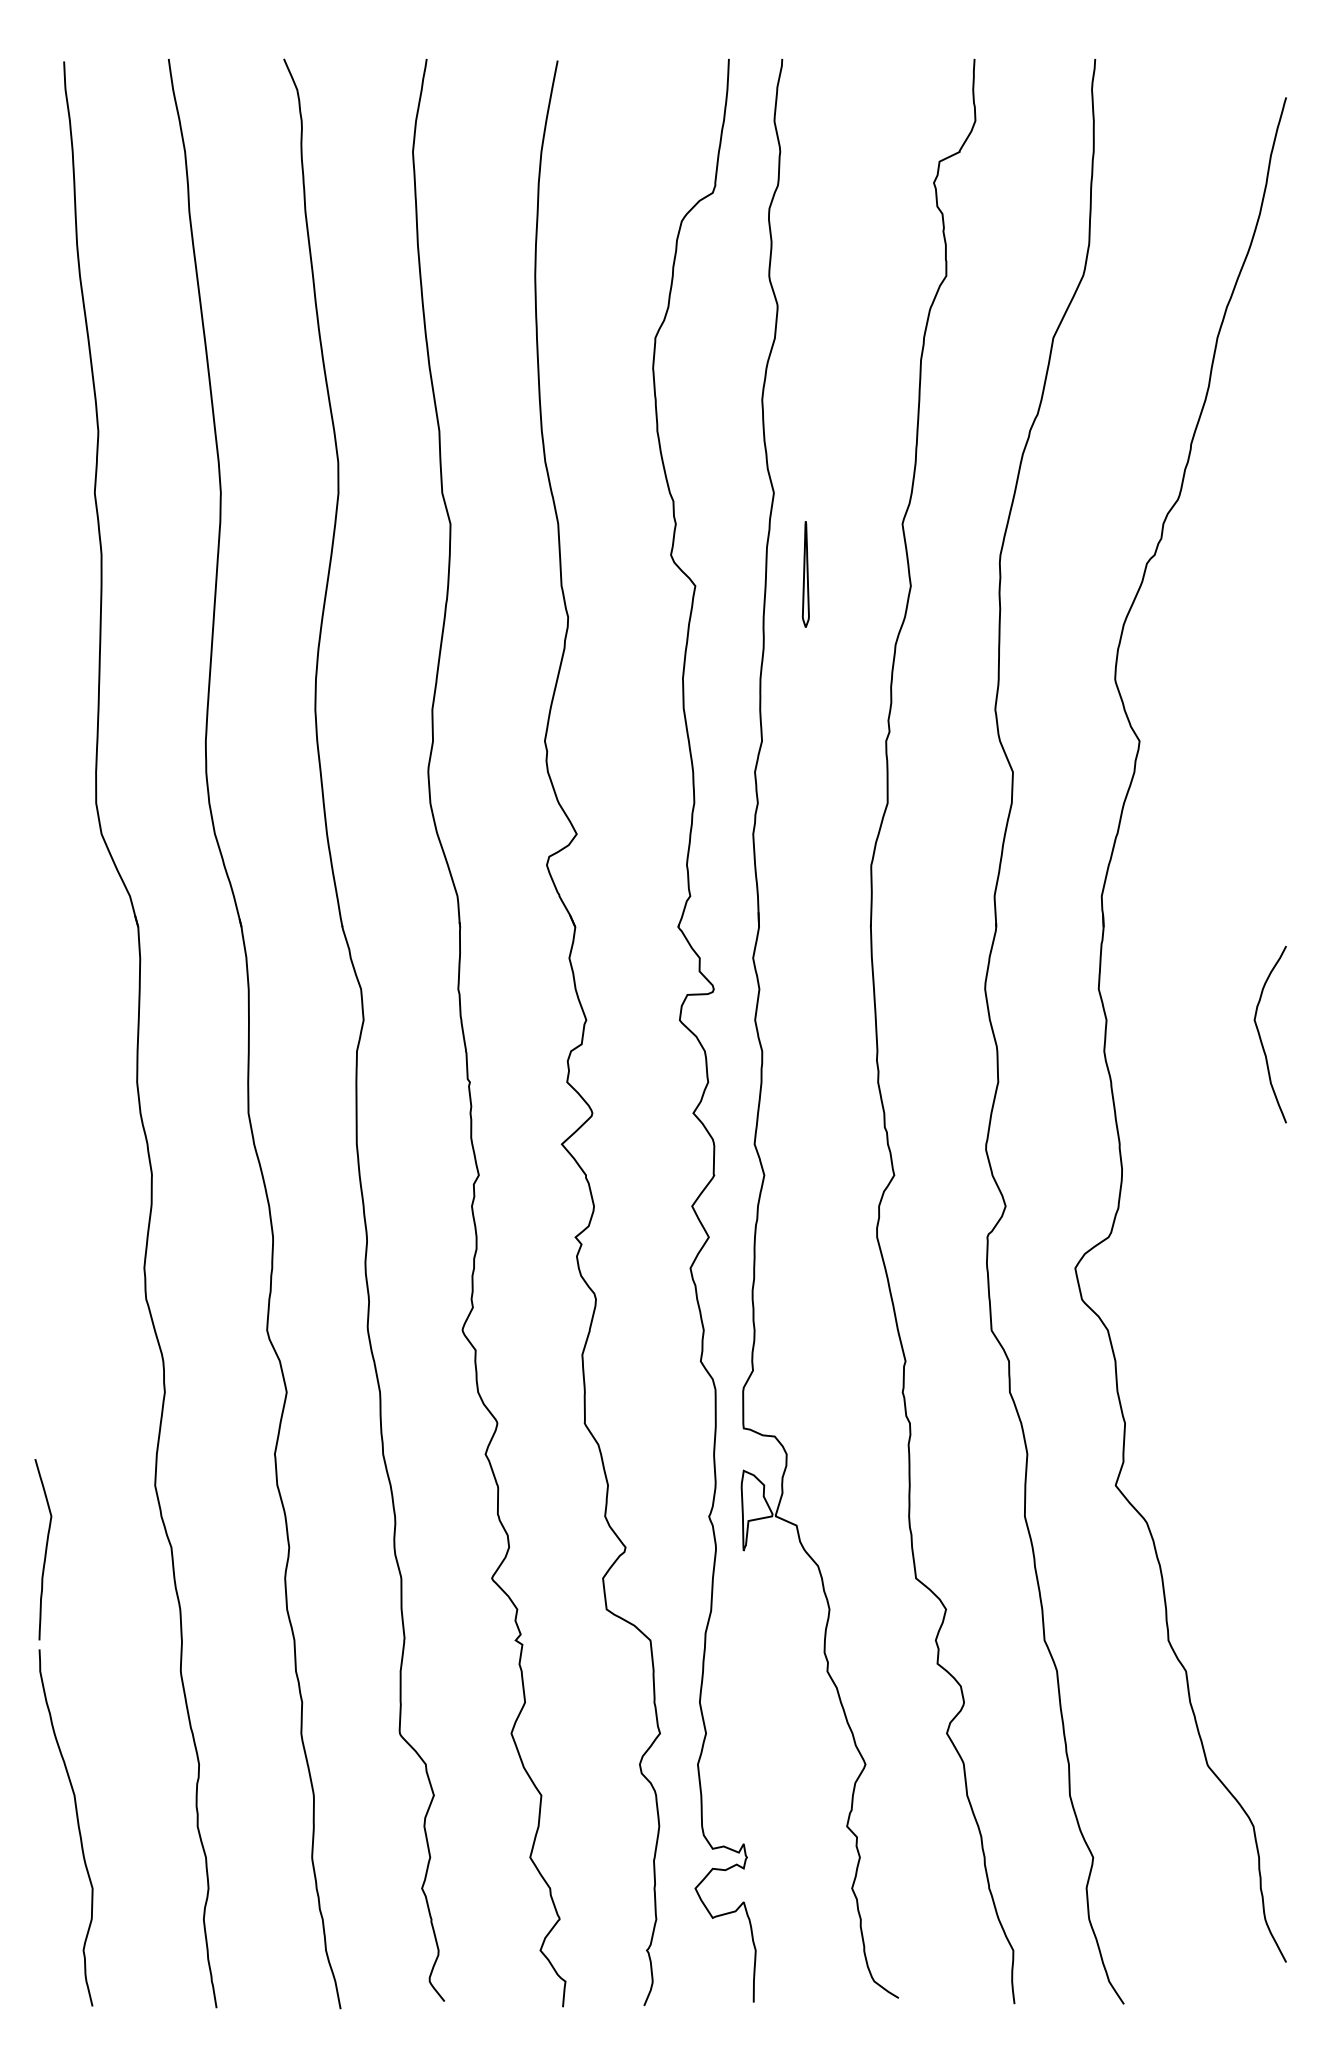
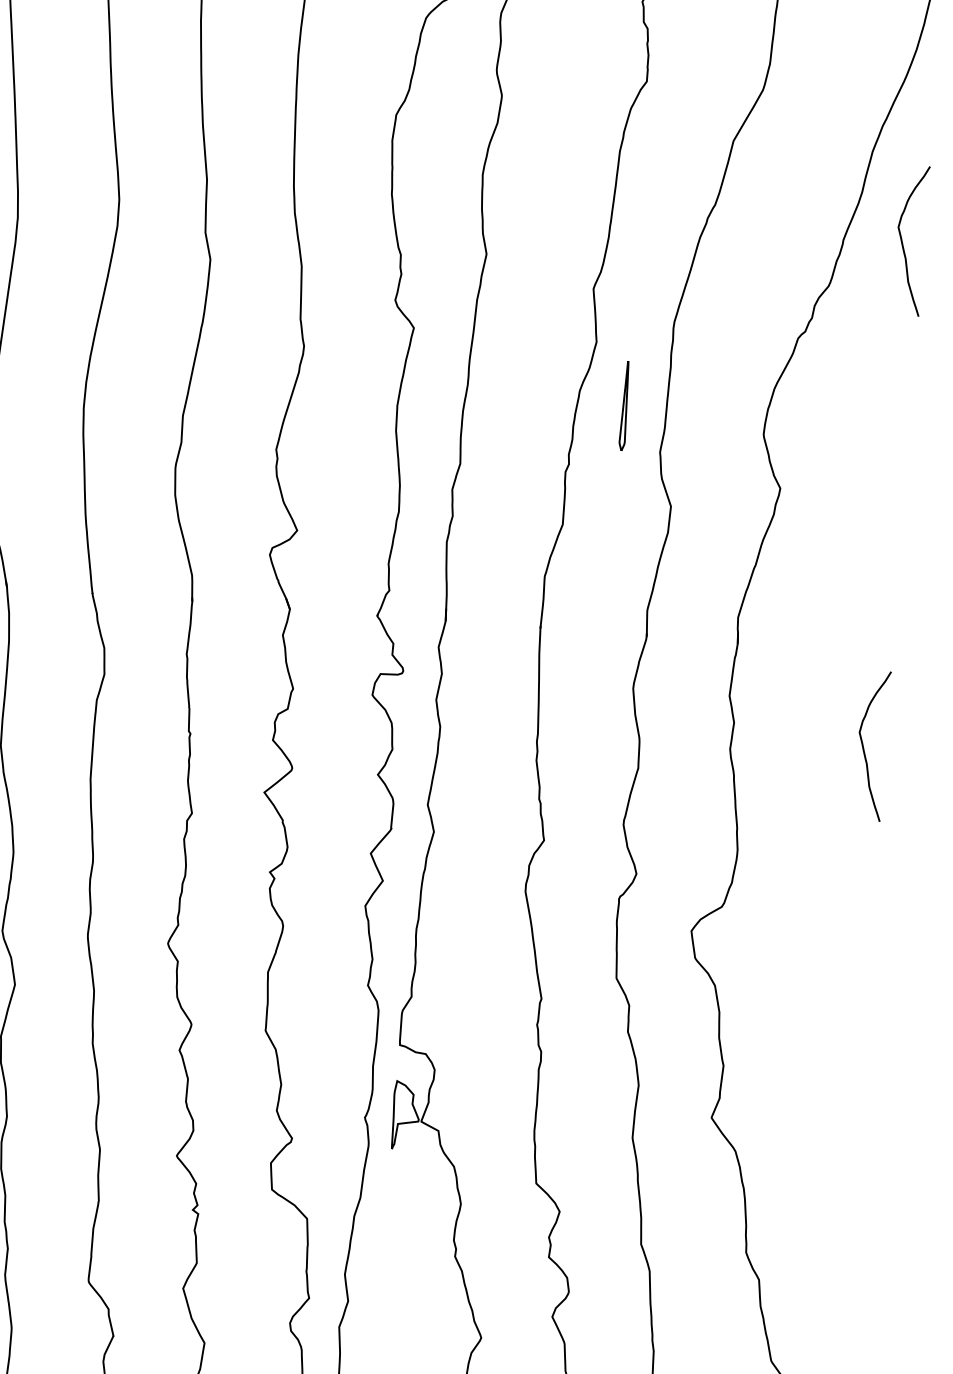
curve: (1261, 442) -> (903, 243), added
part: (805, 574) -> (624, 405), moved

